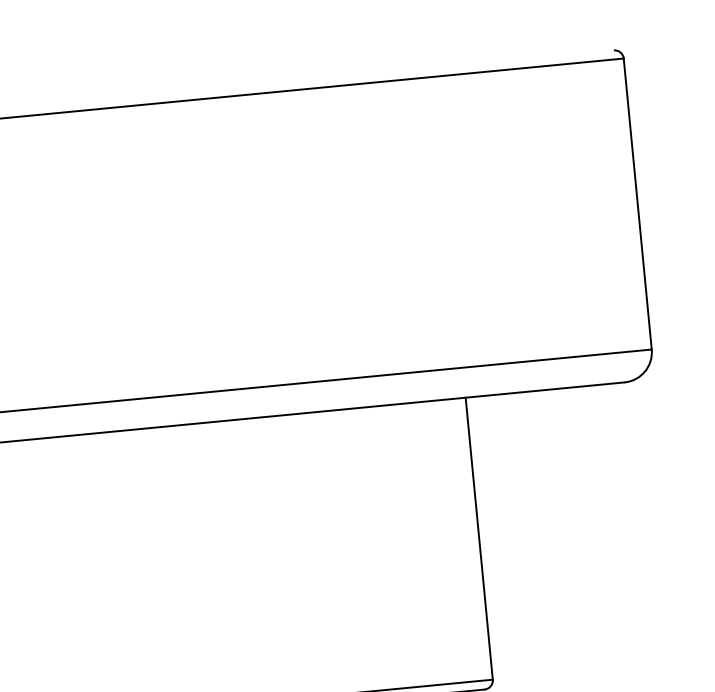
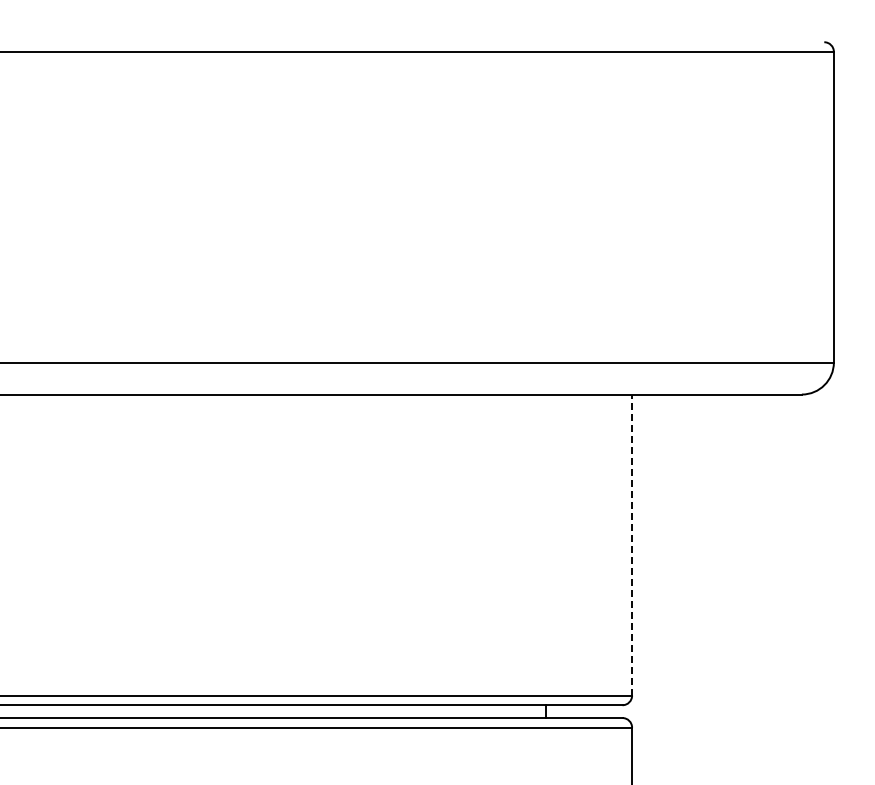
line: (479, 539) -> (632, 545), solid -> dashed

